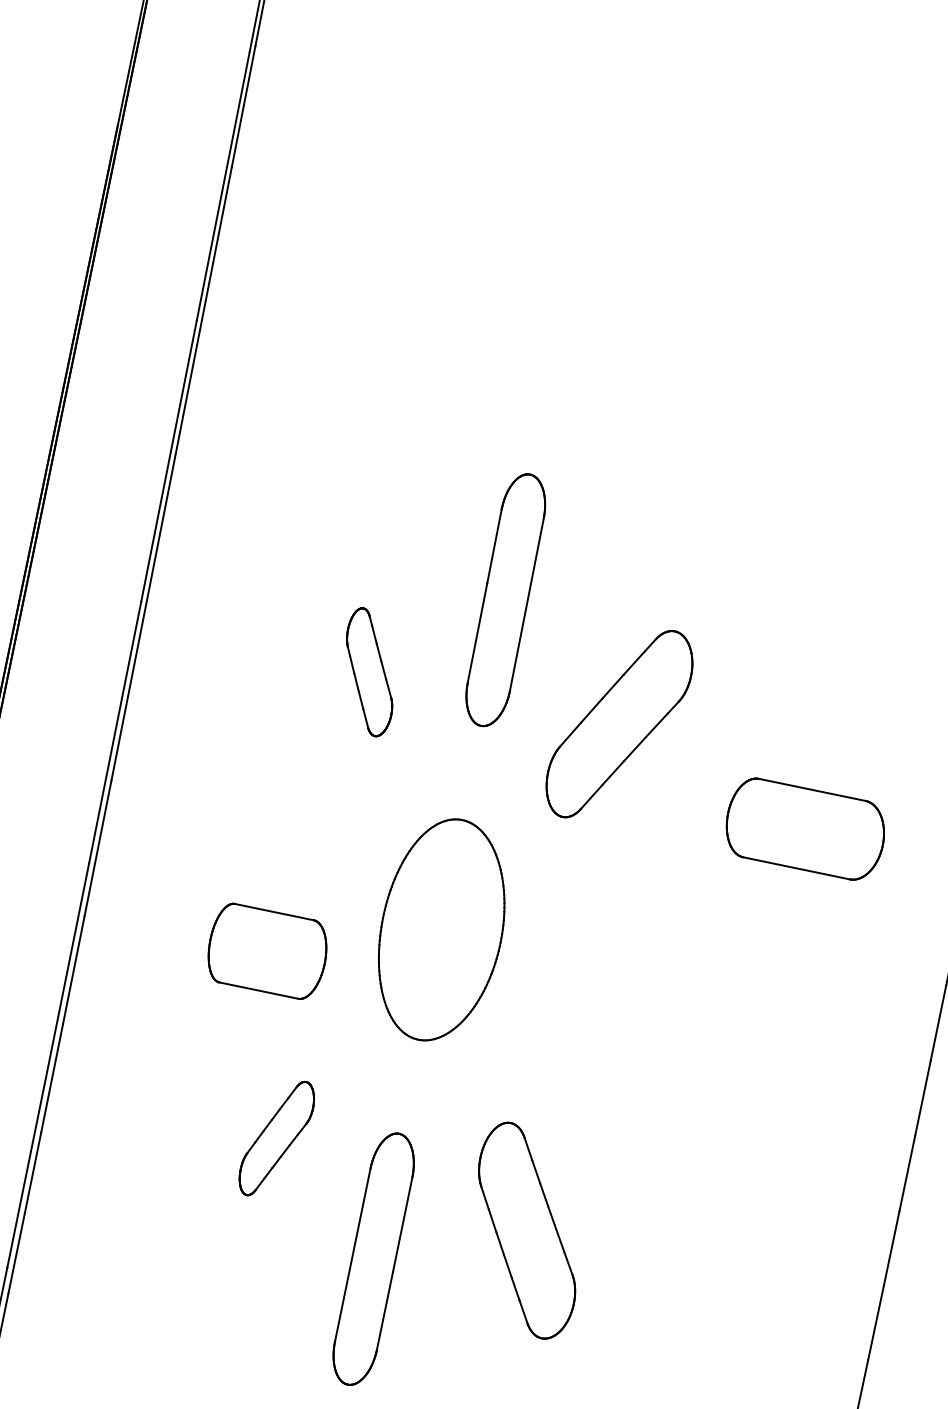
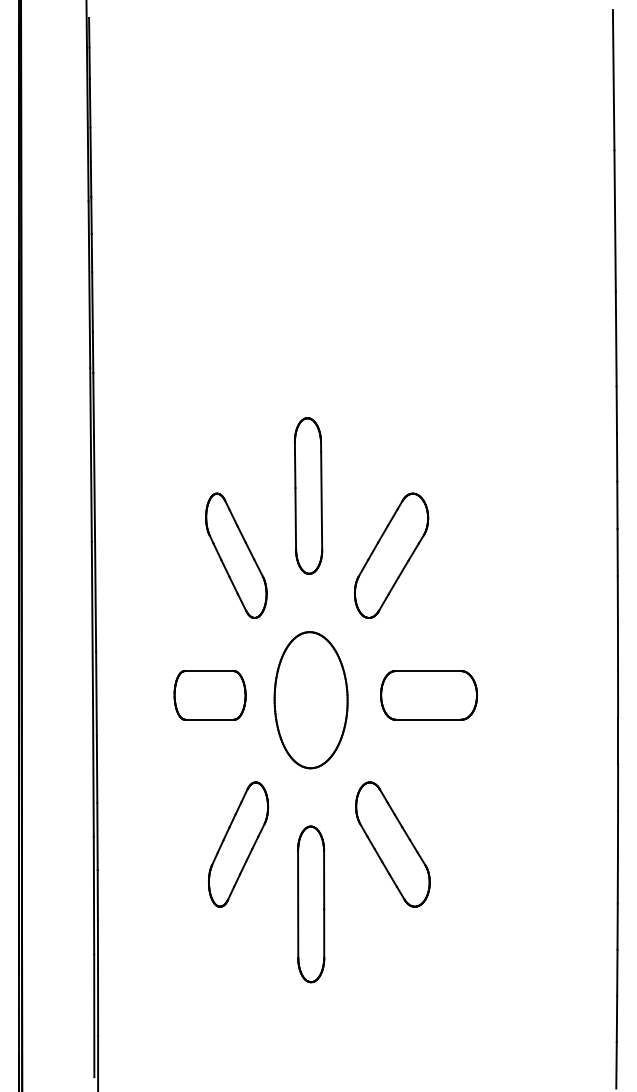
part: (369, 672) -> (236, 555), size x1.67
part: (804, 829) -> (428, 695), moved
part: (266, 951) -> (209, 695), moved
part: (276, 1138) -> (238, 844), size x1.67
part: (526, 1230) -> (392, 844), moved

